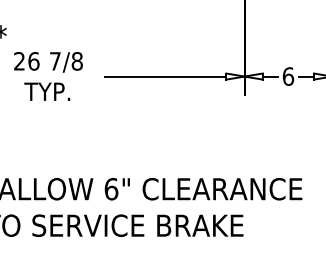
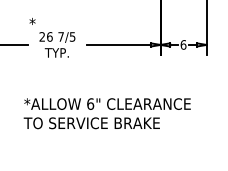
text: (76, 60) -> (72, 36), 7/8 -> 7/5

